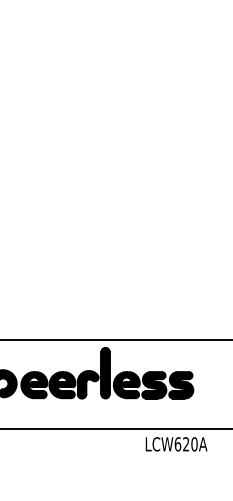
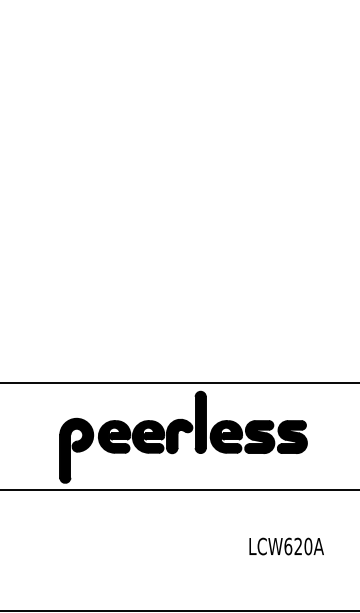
text: (176, 444) -> (286, 546), moved

